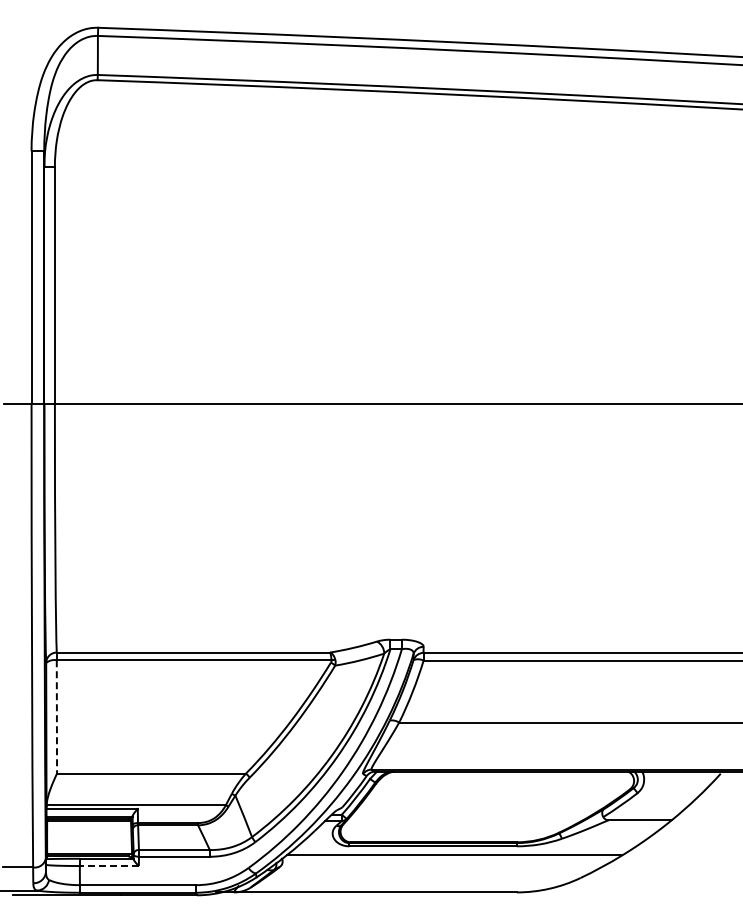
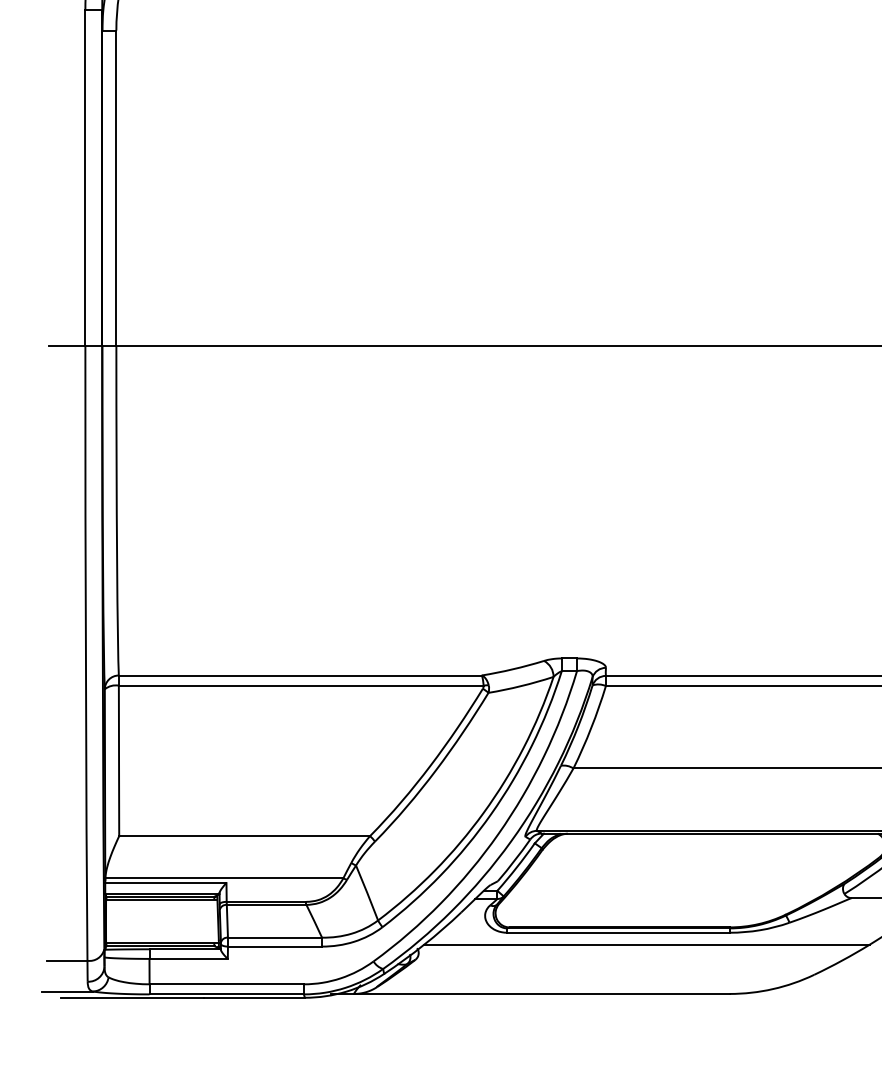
line: (56, 716) -> (118, 760), dashed -> solid
line: (108, 866) -> (187, 959), dashed -> solid

